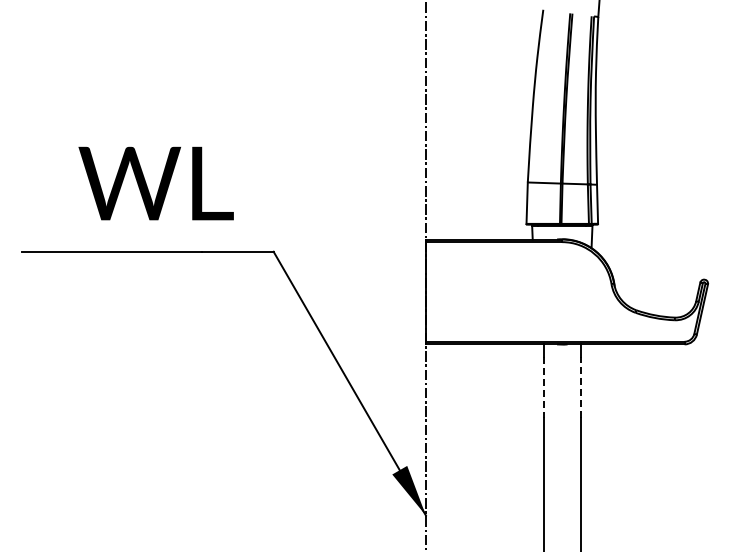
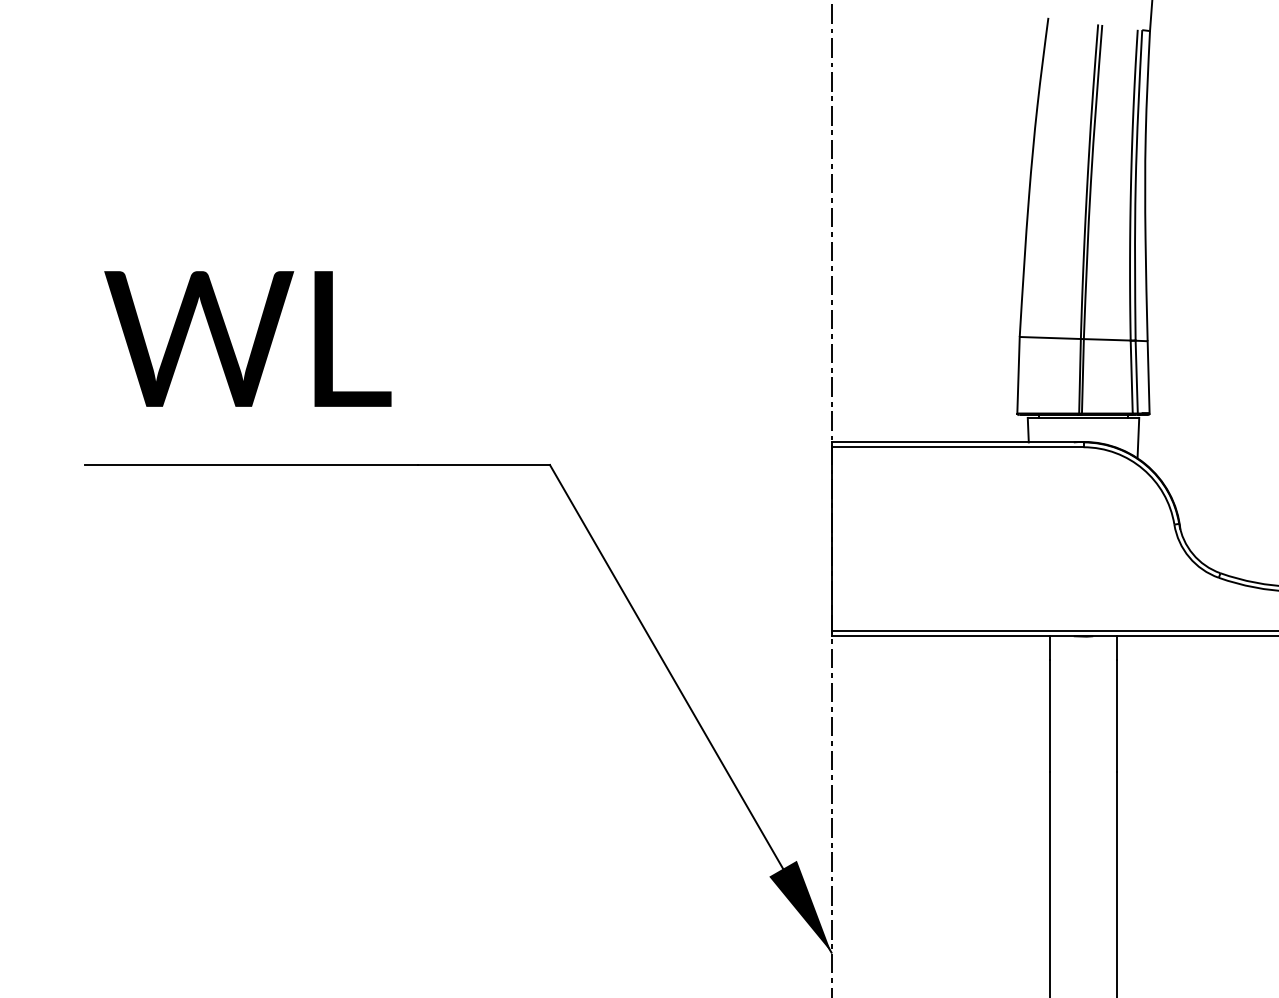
text: (155, 183) -> (246, 338), moved
line: (580, 387) -> (1117, 715), dashed -> solid
line: (543, 388) -> (1048, 717), dashed -> solid

